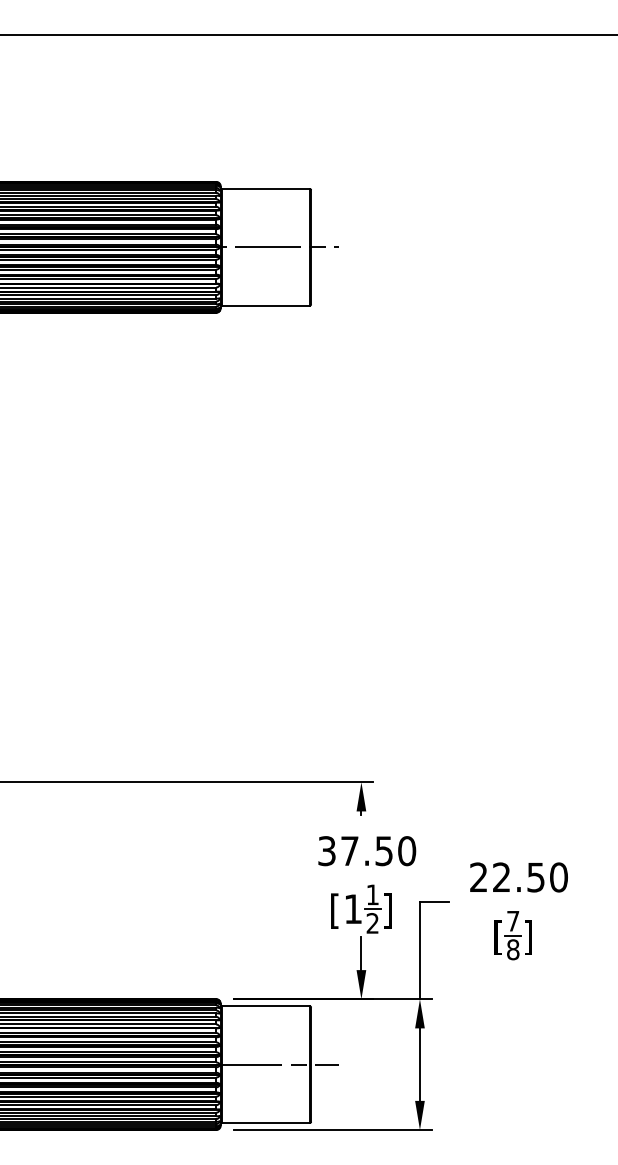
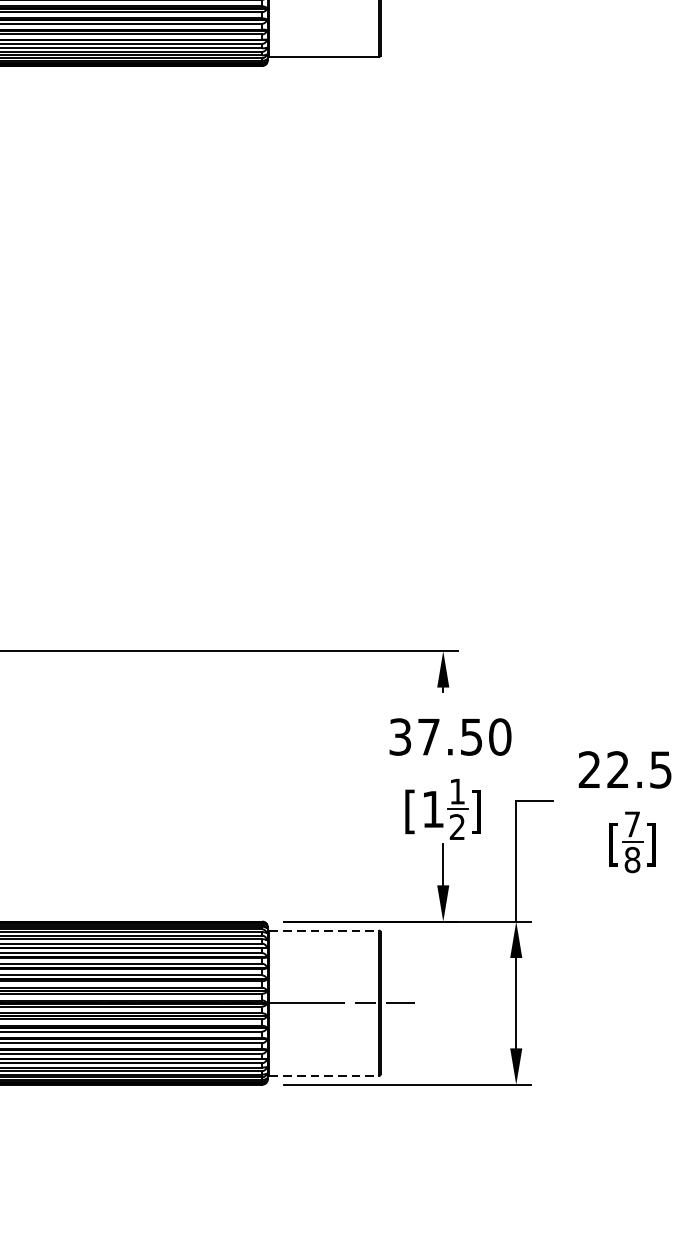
line: (266, 1006) -> (324, 930), solid -> dashed
line: (266, 1122) -> (324, 1075), solid -> dashed

